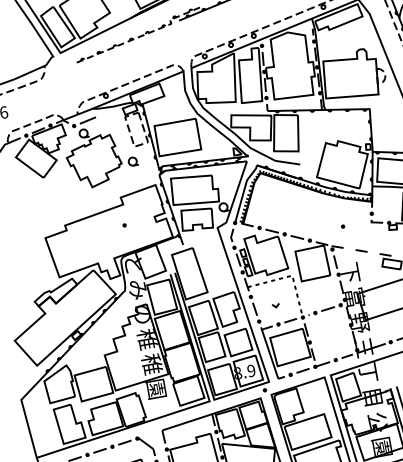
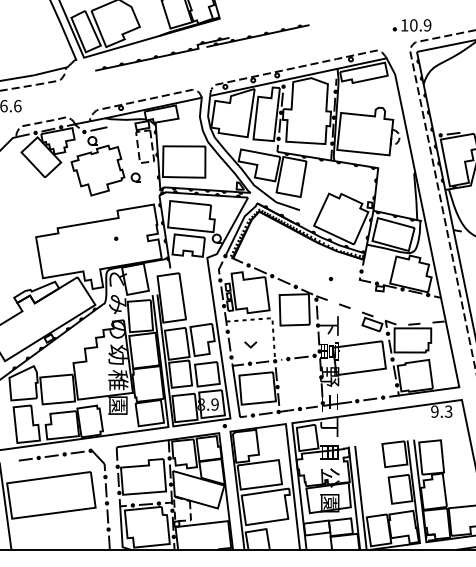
line: (141, 36) -> (166, 55), dashed -> solid
part: (275, 305) -> (250, 344), size x1.67
text: (147, 338) -> (118, 354), 稚 -> 幼

